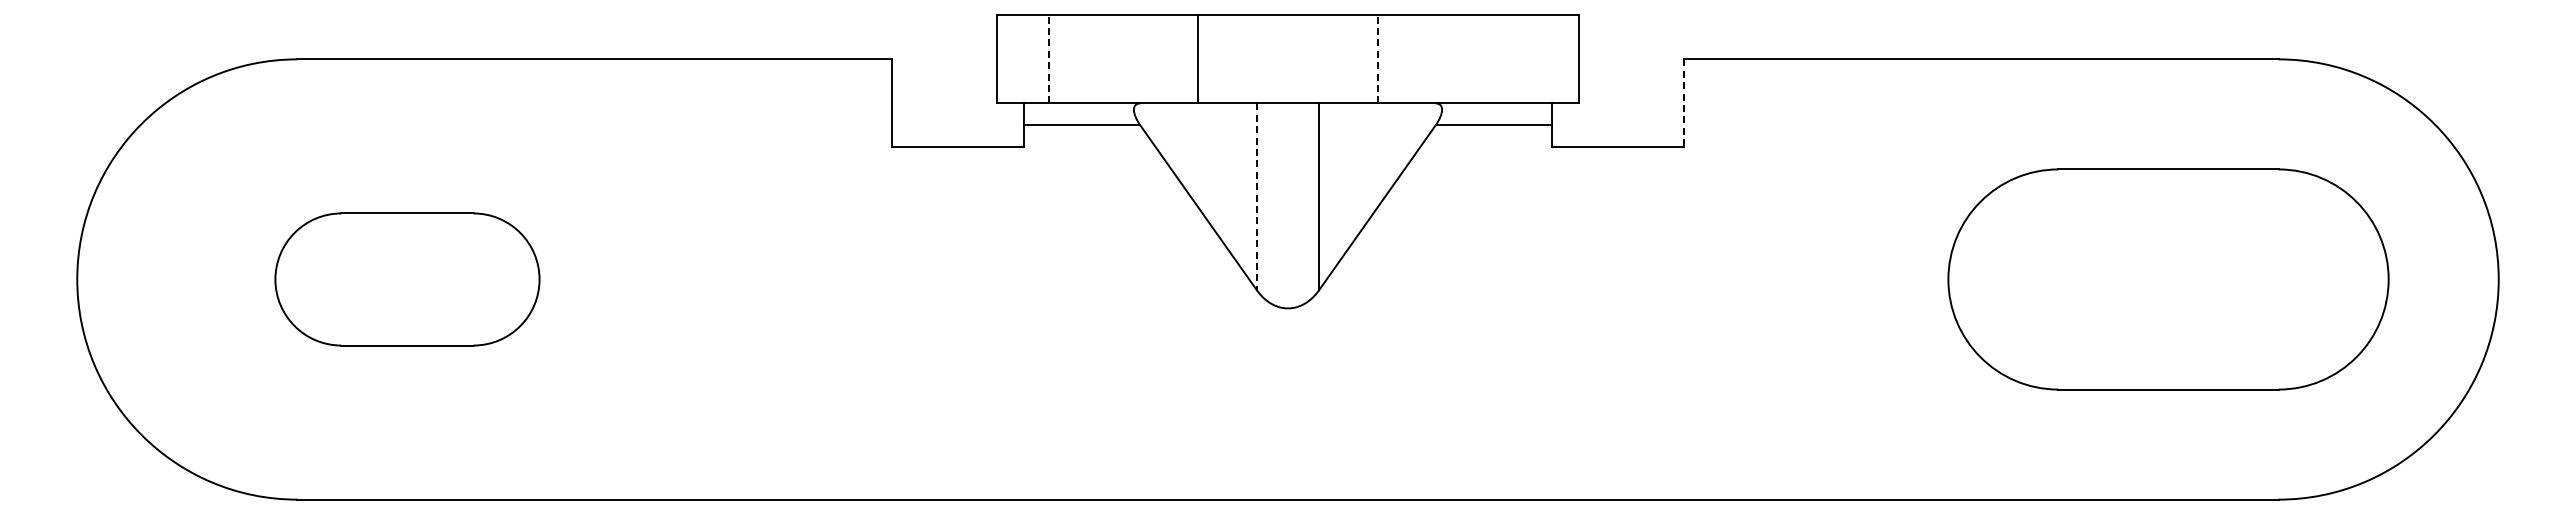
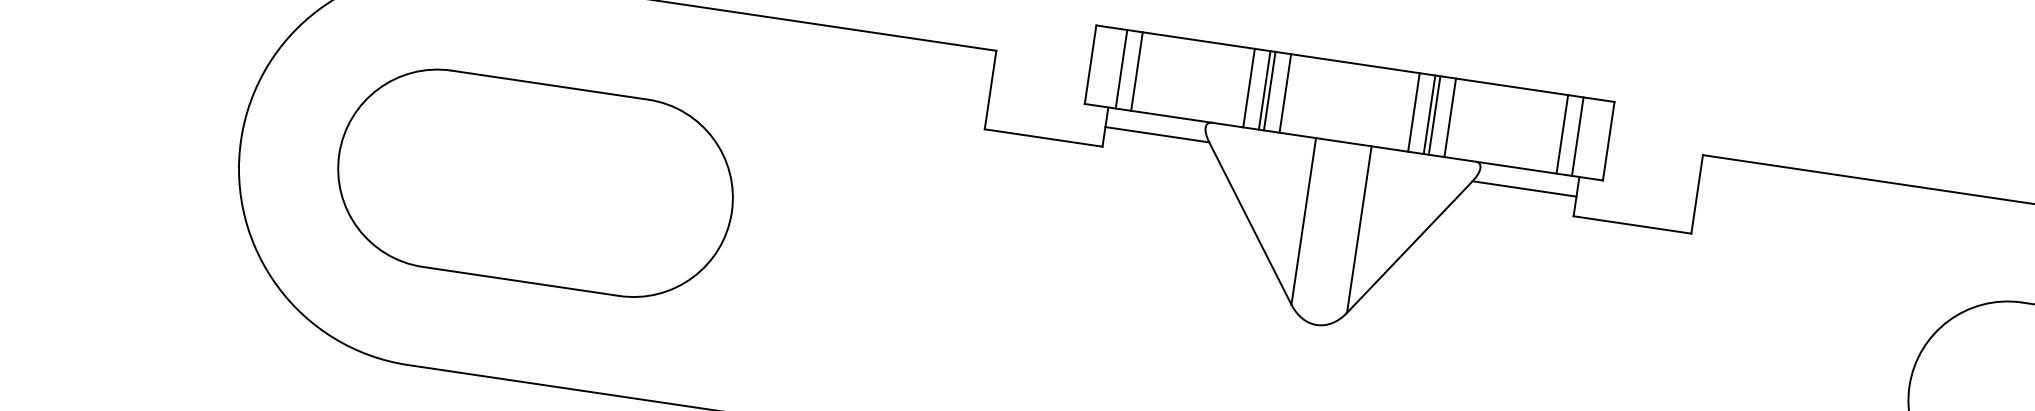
line: (1049, 58) -> (1137, 70), dashed -> solid
line: (1377, 58) -> (1429, 113), dashed -> solid
line: (1032, 59) -> (1121, 69), added
line: (1175, 59) -> (1249, 88), added
line: (1192, 59) -> (1264, 90), added
line: (1215, 59) -> (1284, 93), added
line: (1360, 59) -> (1414, 112), added
line: (1383, 59) -> (1434, 115), added
line: (1400, 59) -> (1449, 117), added
line: (1526, 59) -> (1562, 134), added
line: (1543, 59) -> (1577, 136), added
line: (1684, 103) -> (1697, 194), dashed -> solid
line: (1256, 197) -> (1303, 221), dashed -> solid
part: (407, 279) -> (535, 183), size x1.67

